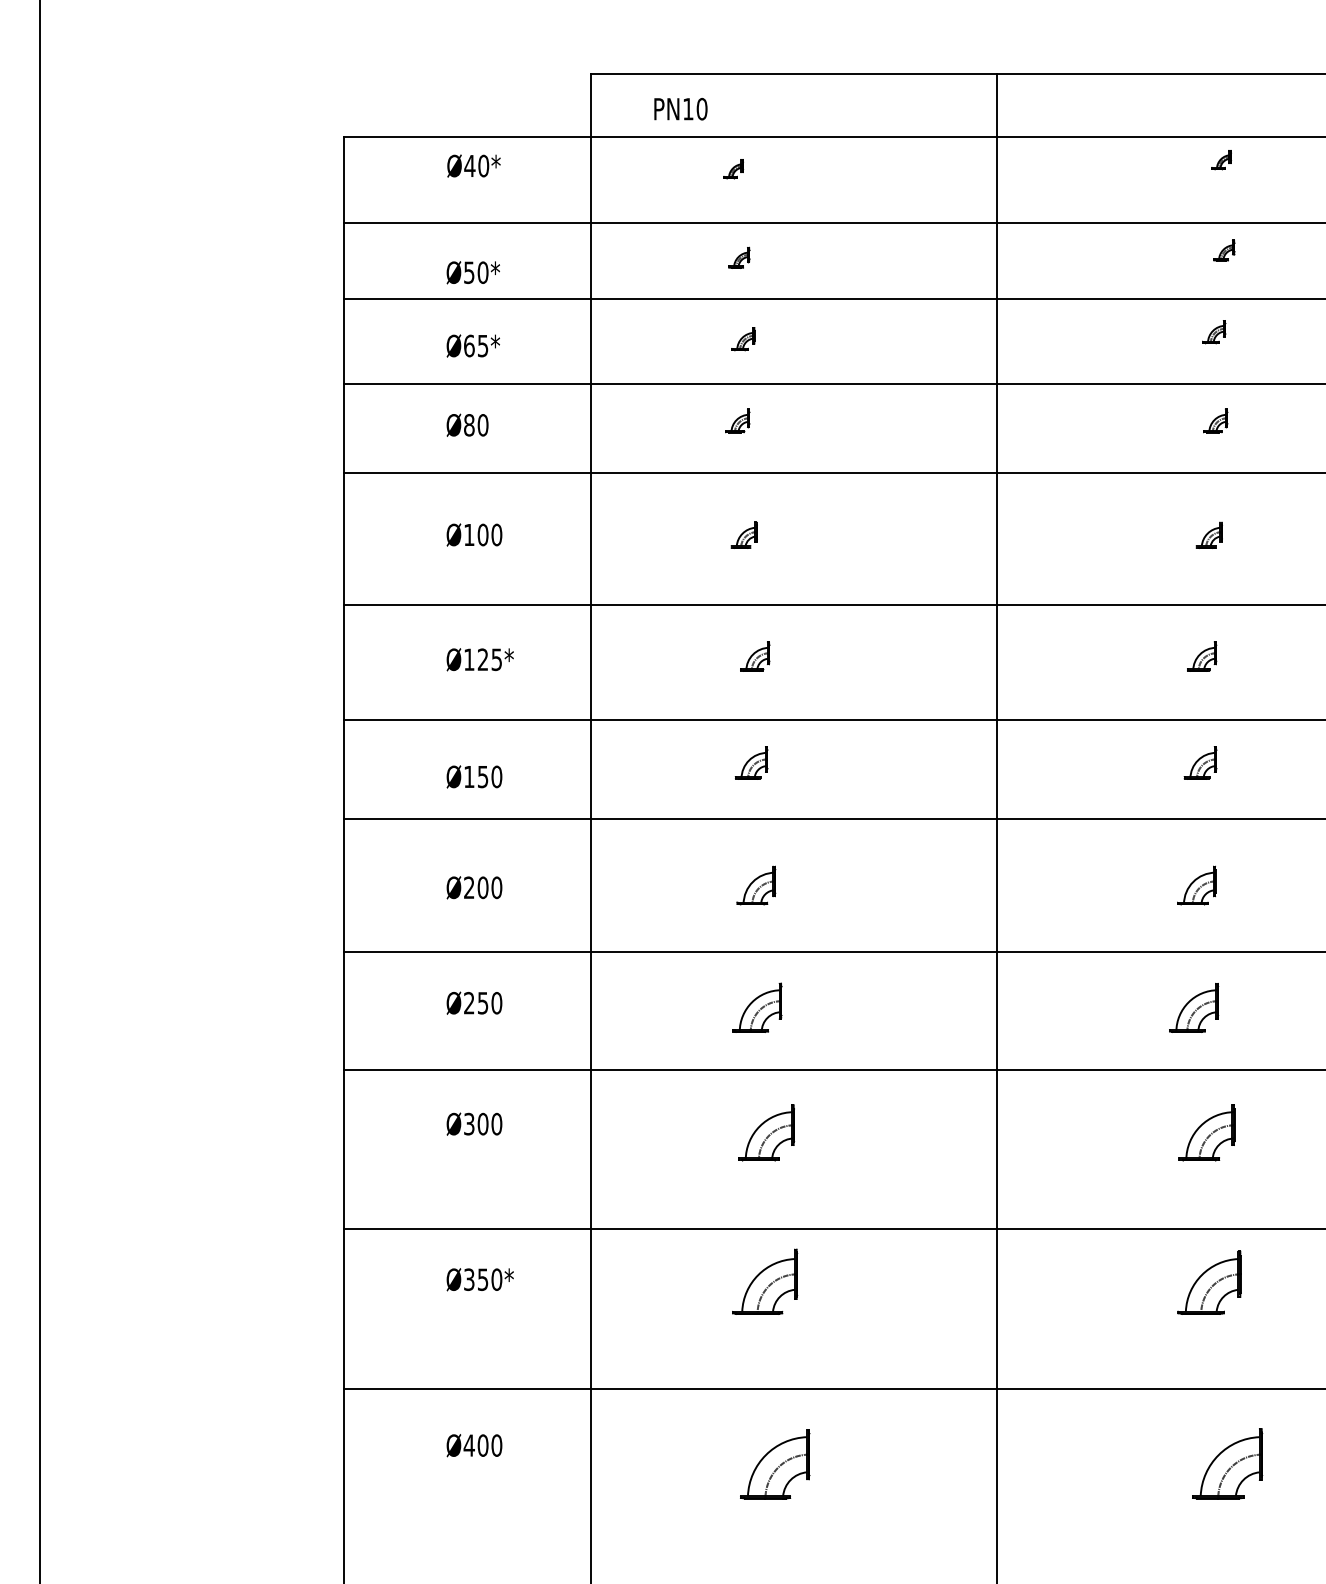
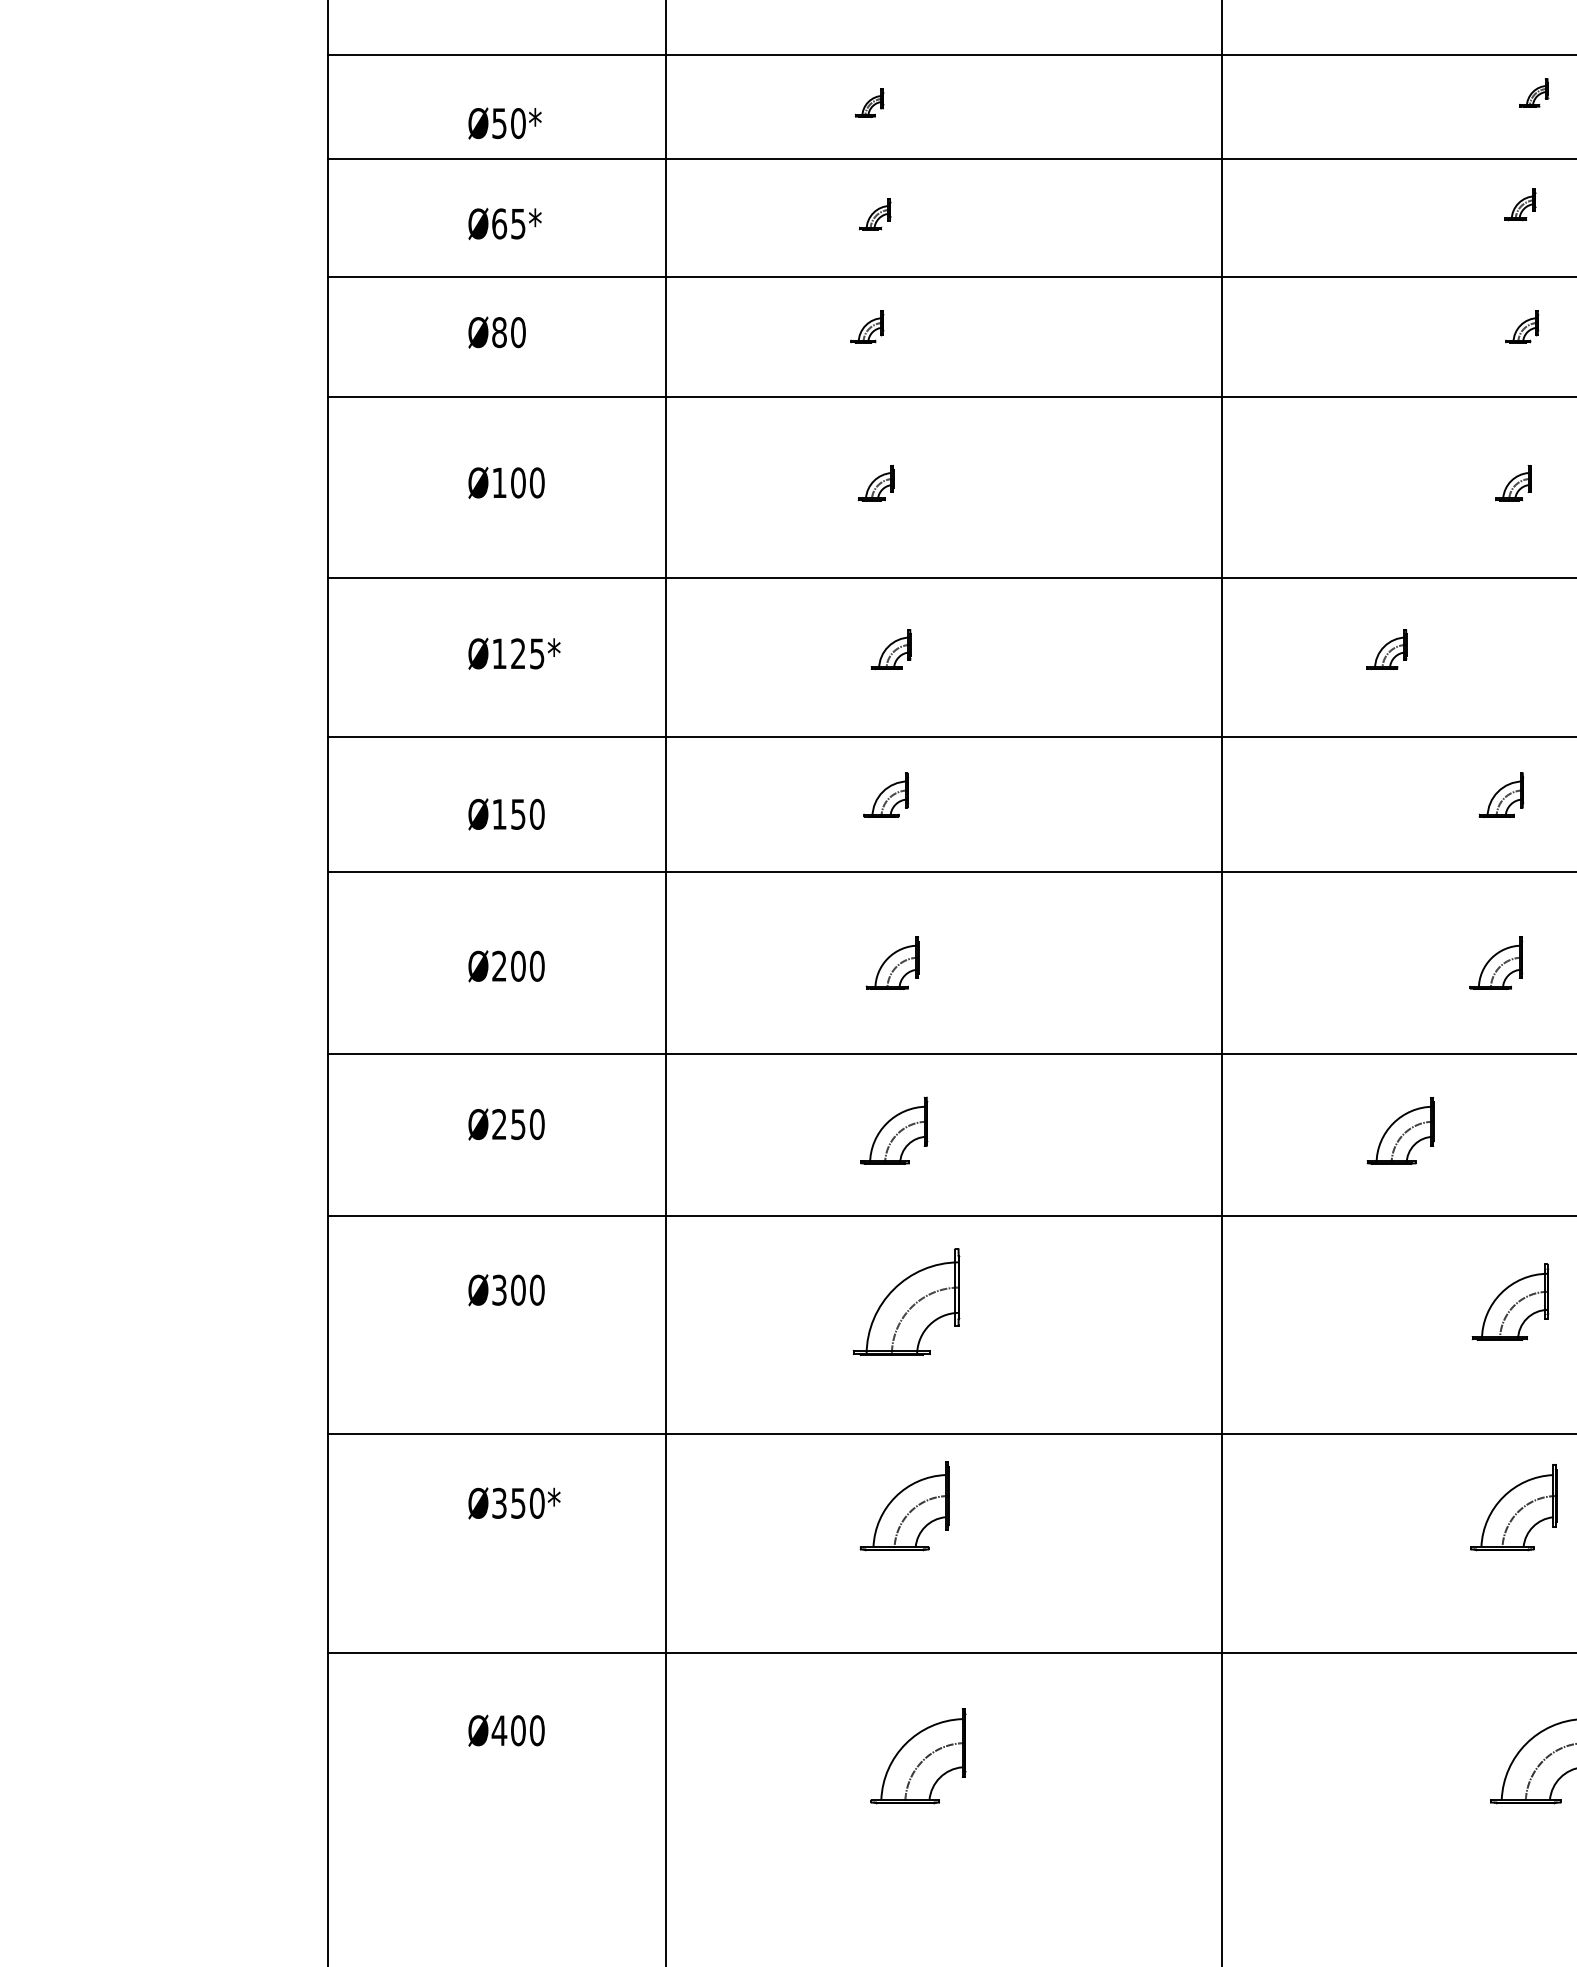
part: (1202, 656) -> (1387, 649), moved
part: (1194, 1007) -> (1401, 1130), moved
part: (766, 1132) -> (906, 1301), size x1.4

